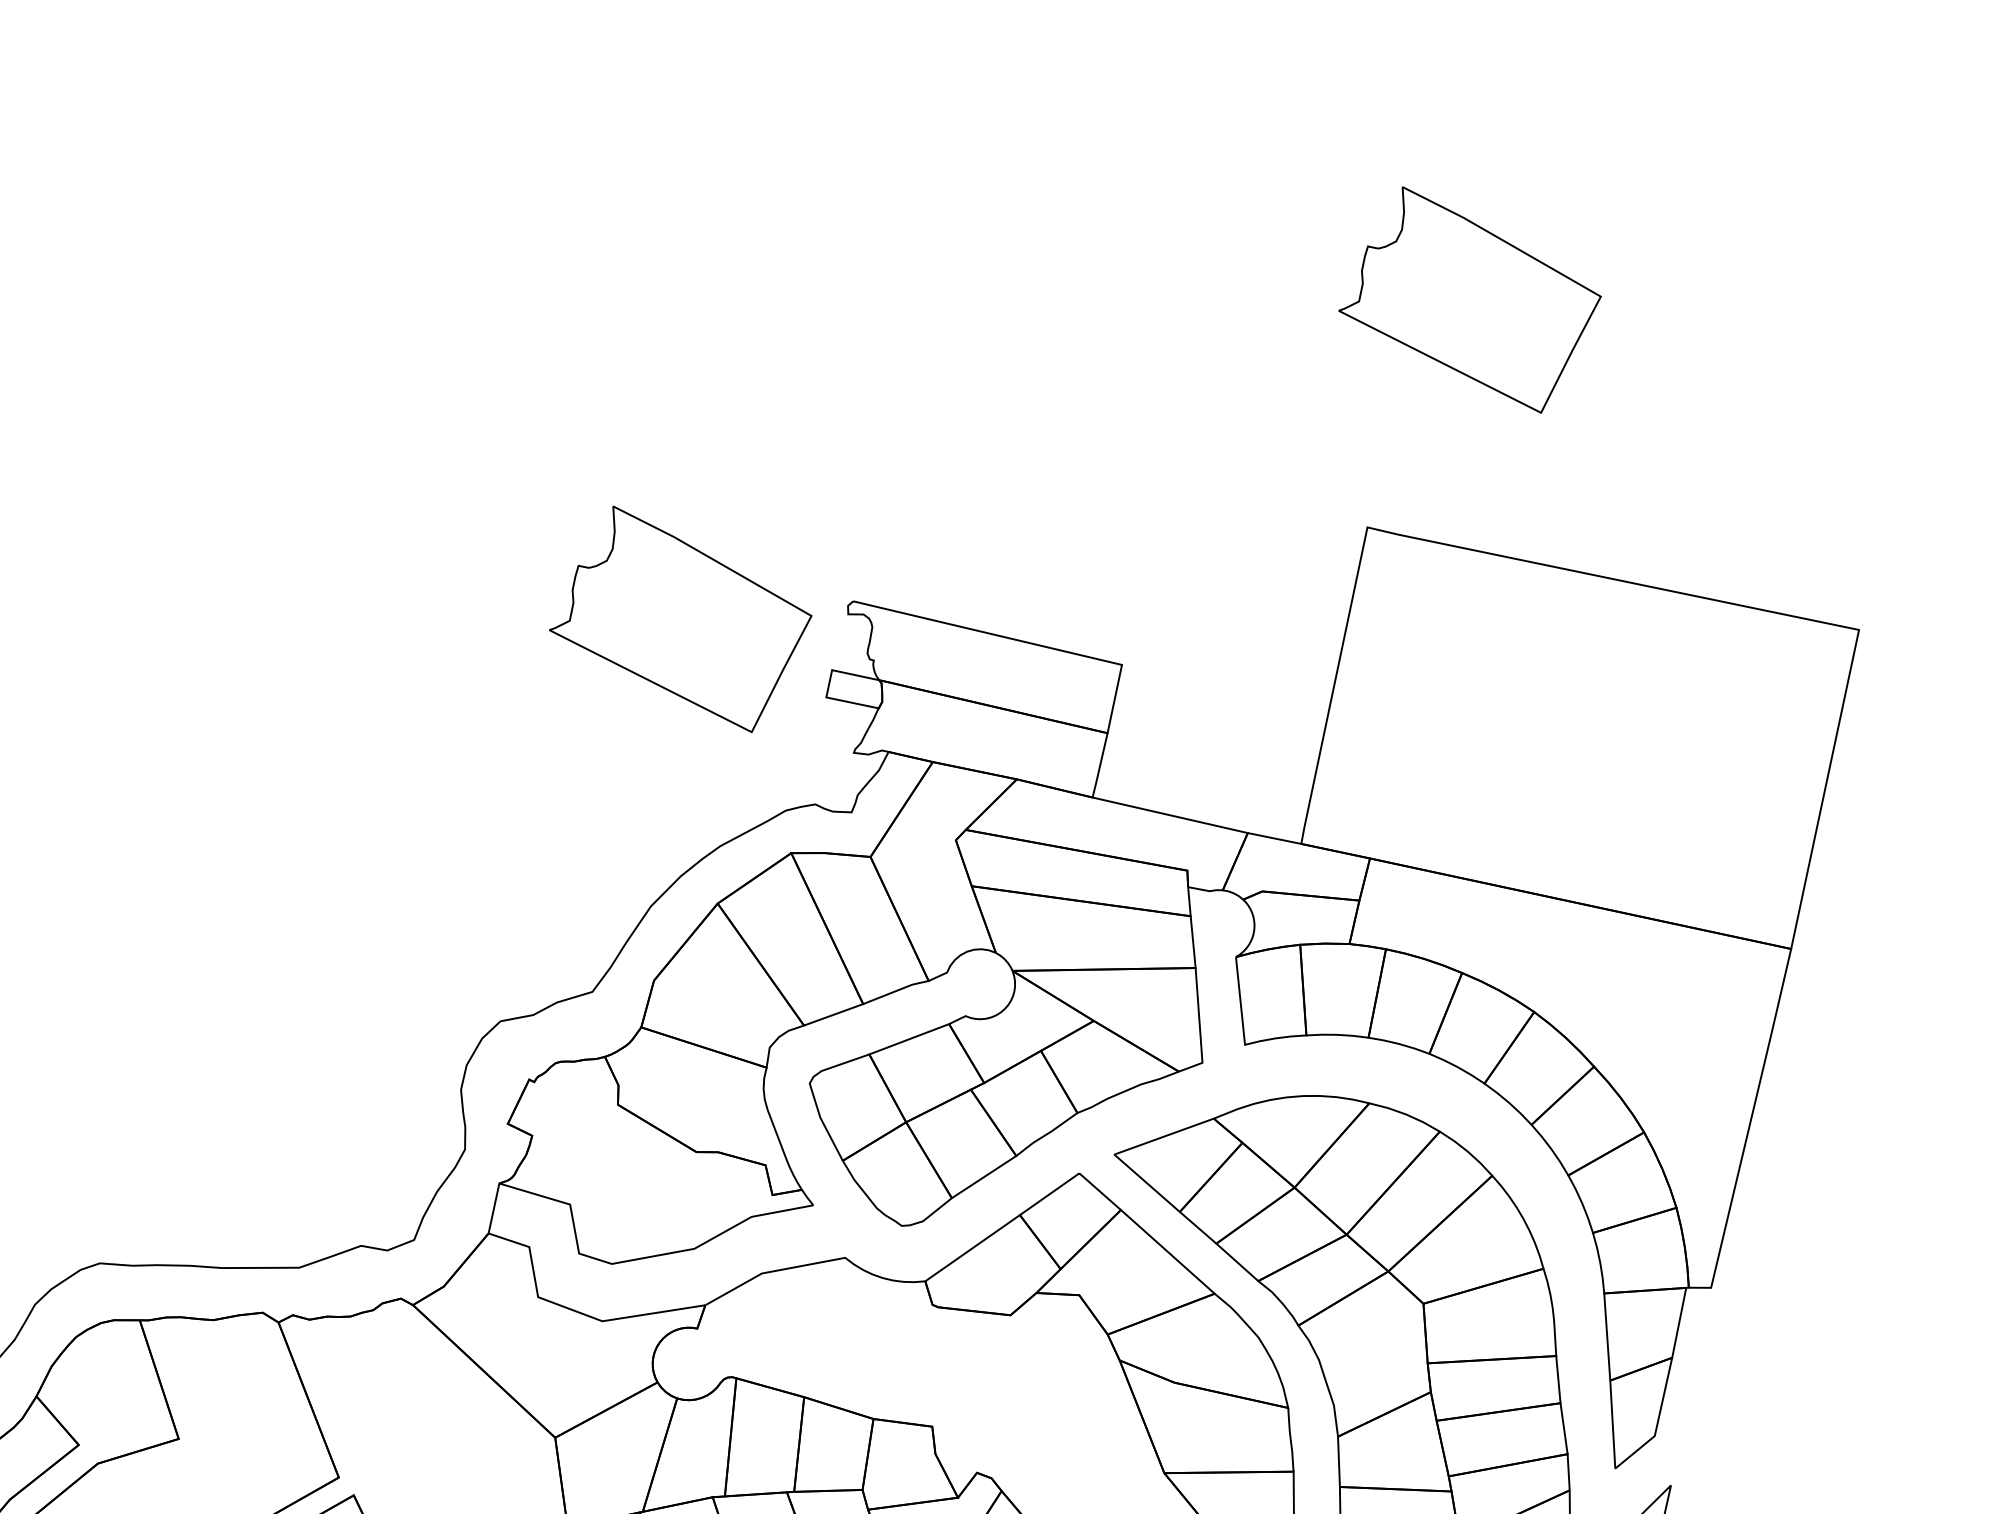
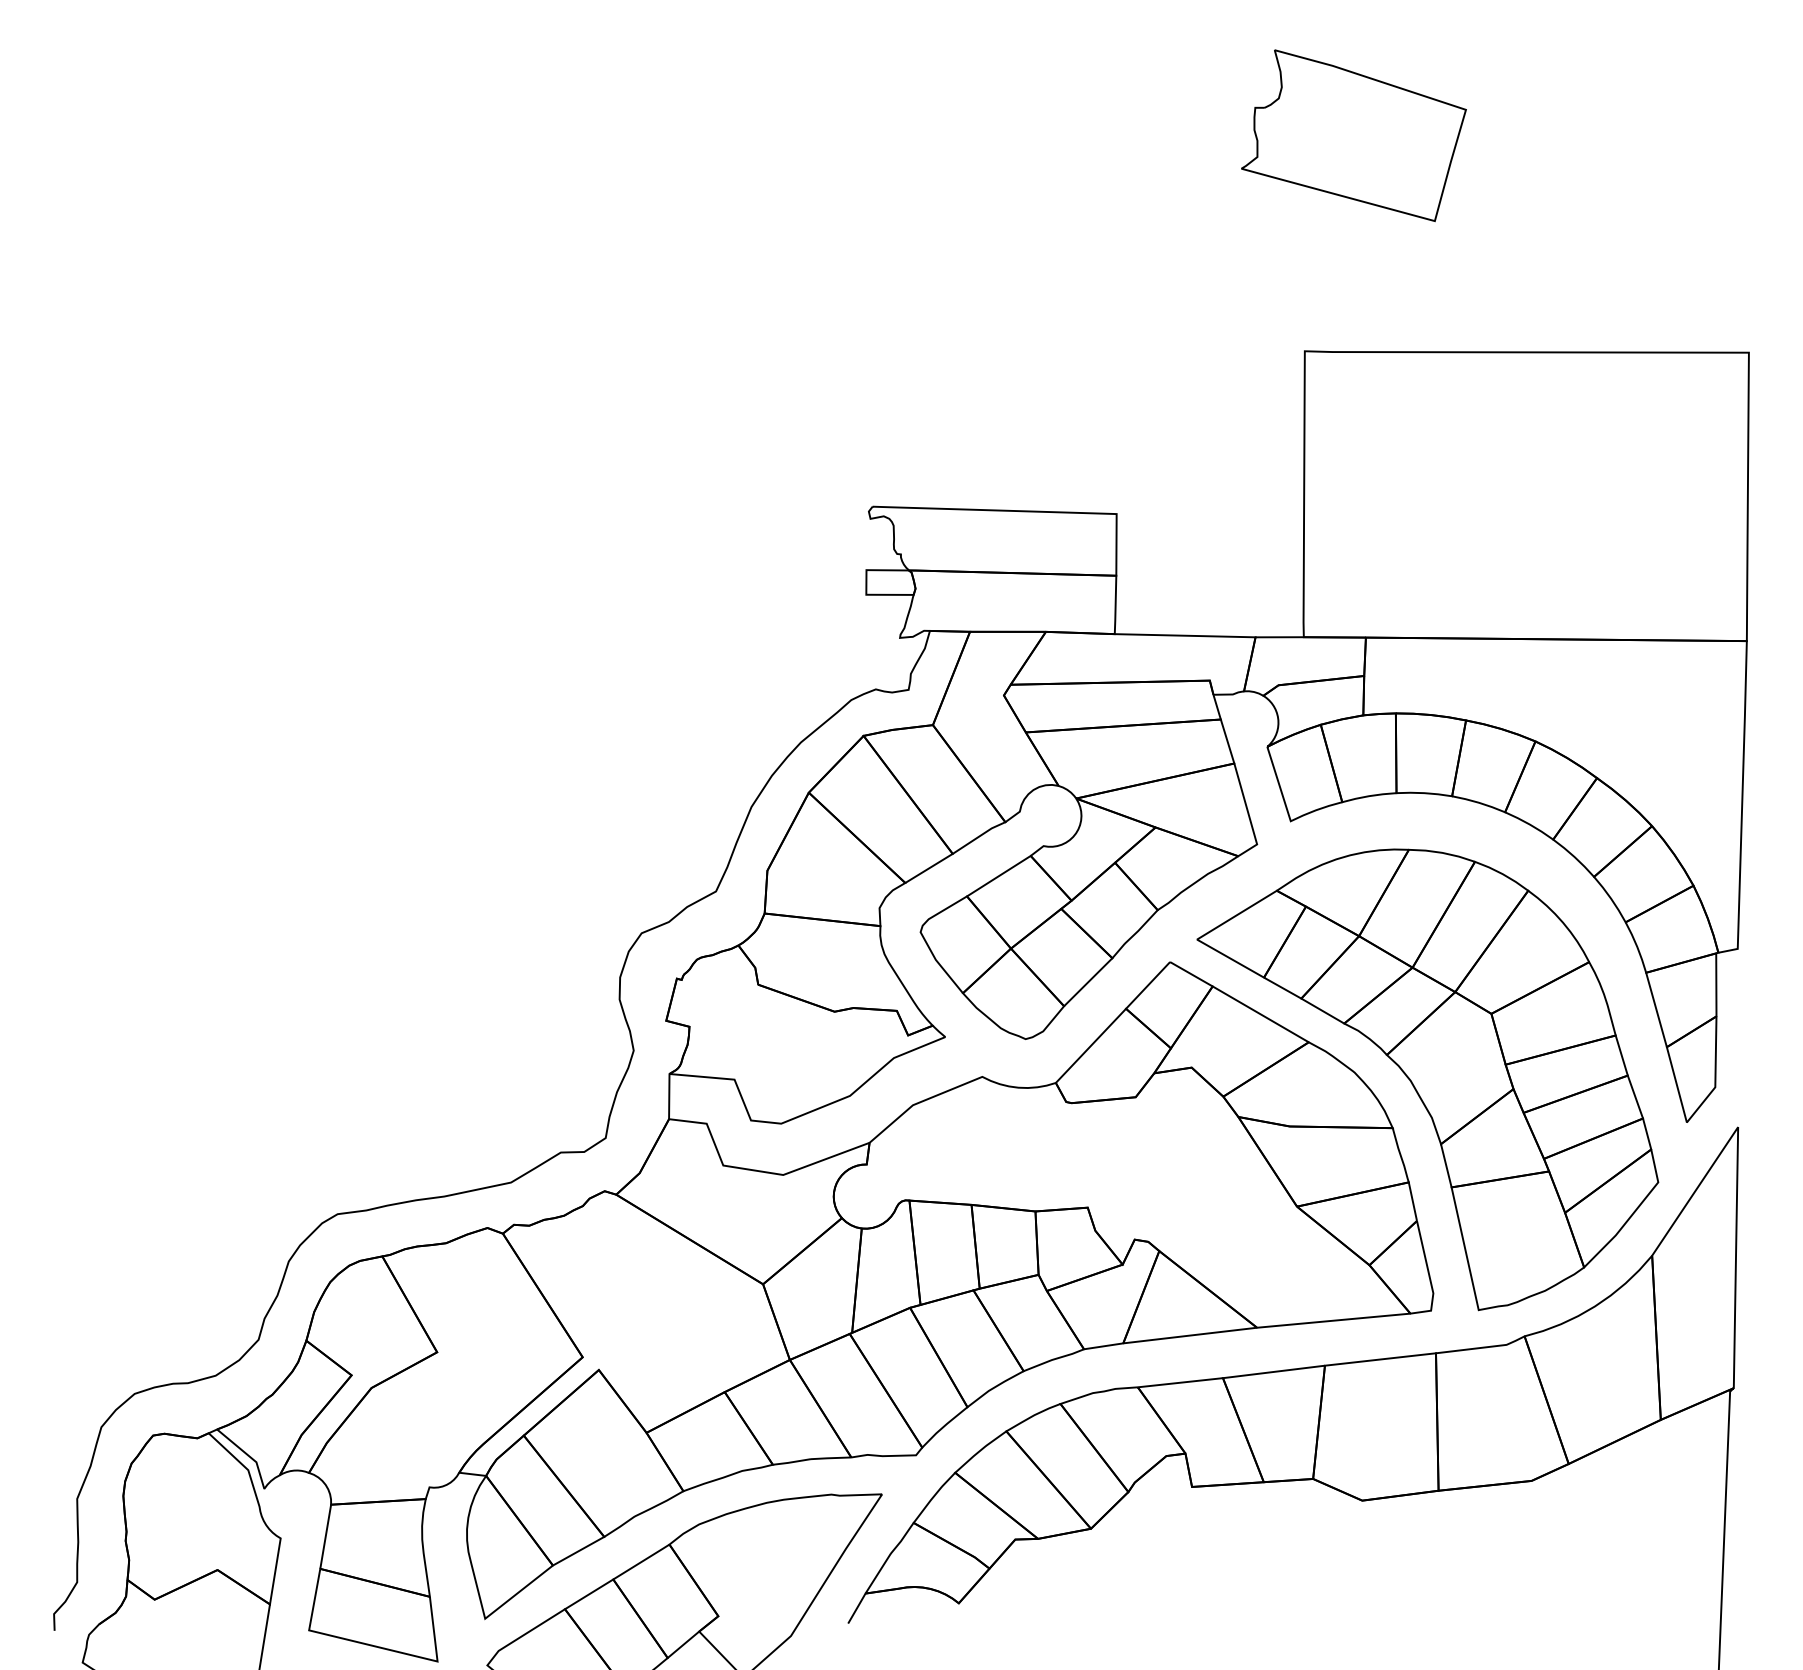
part: (681, 618) -> (726, 552), removed

